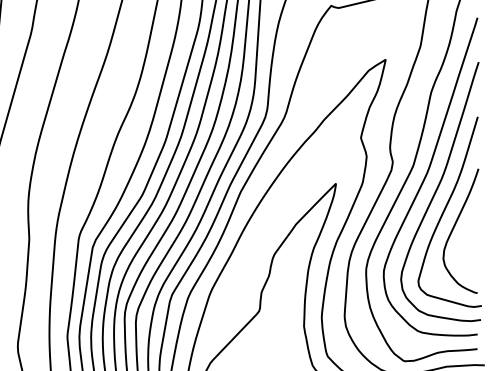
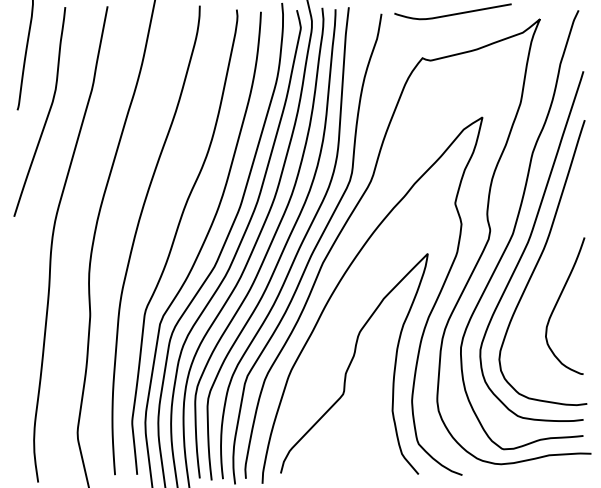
curve: (445, 209) -> (548, 282), removed

